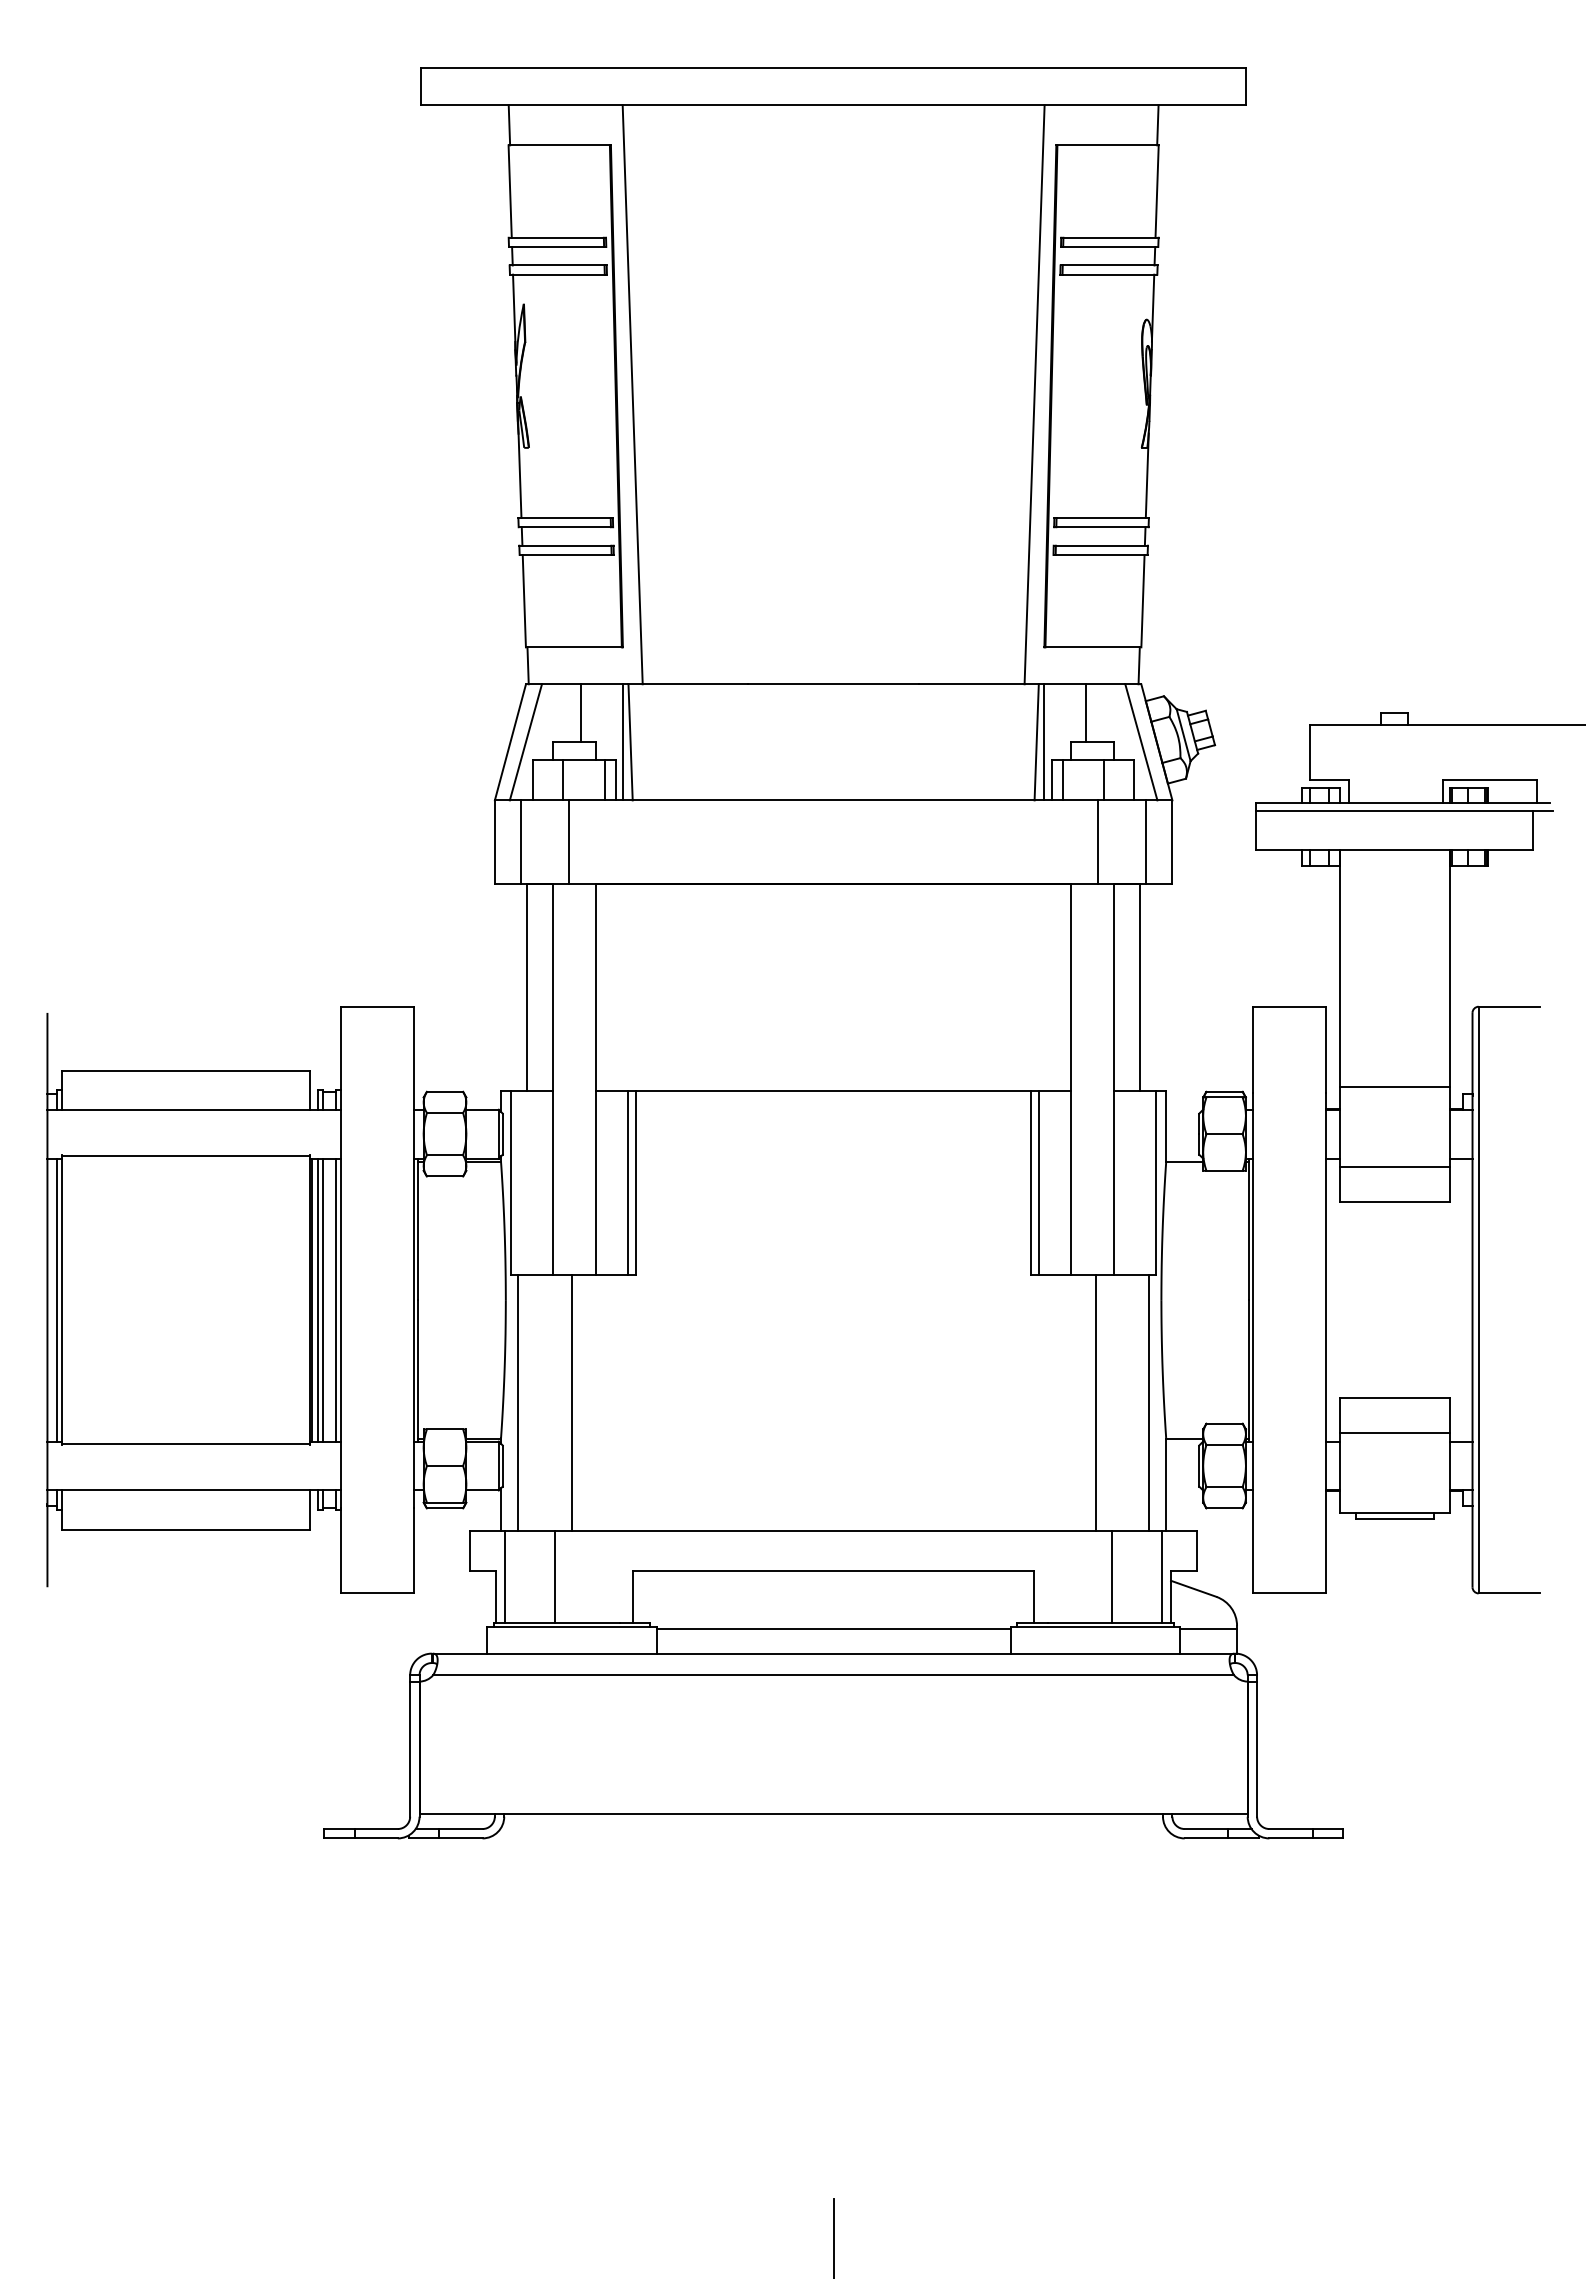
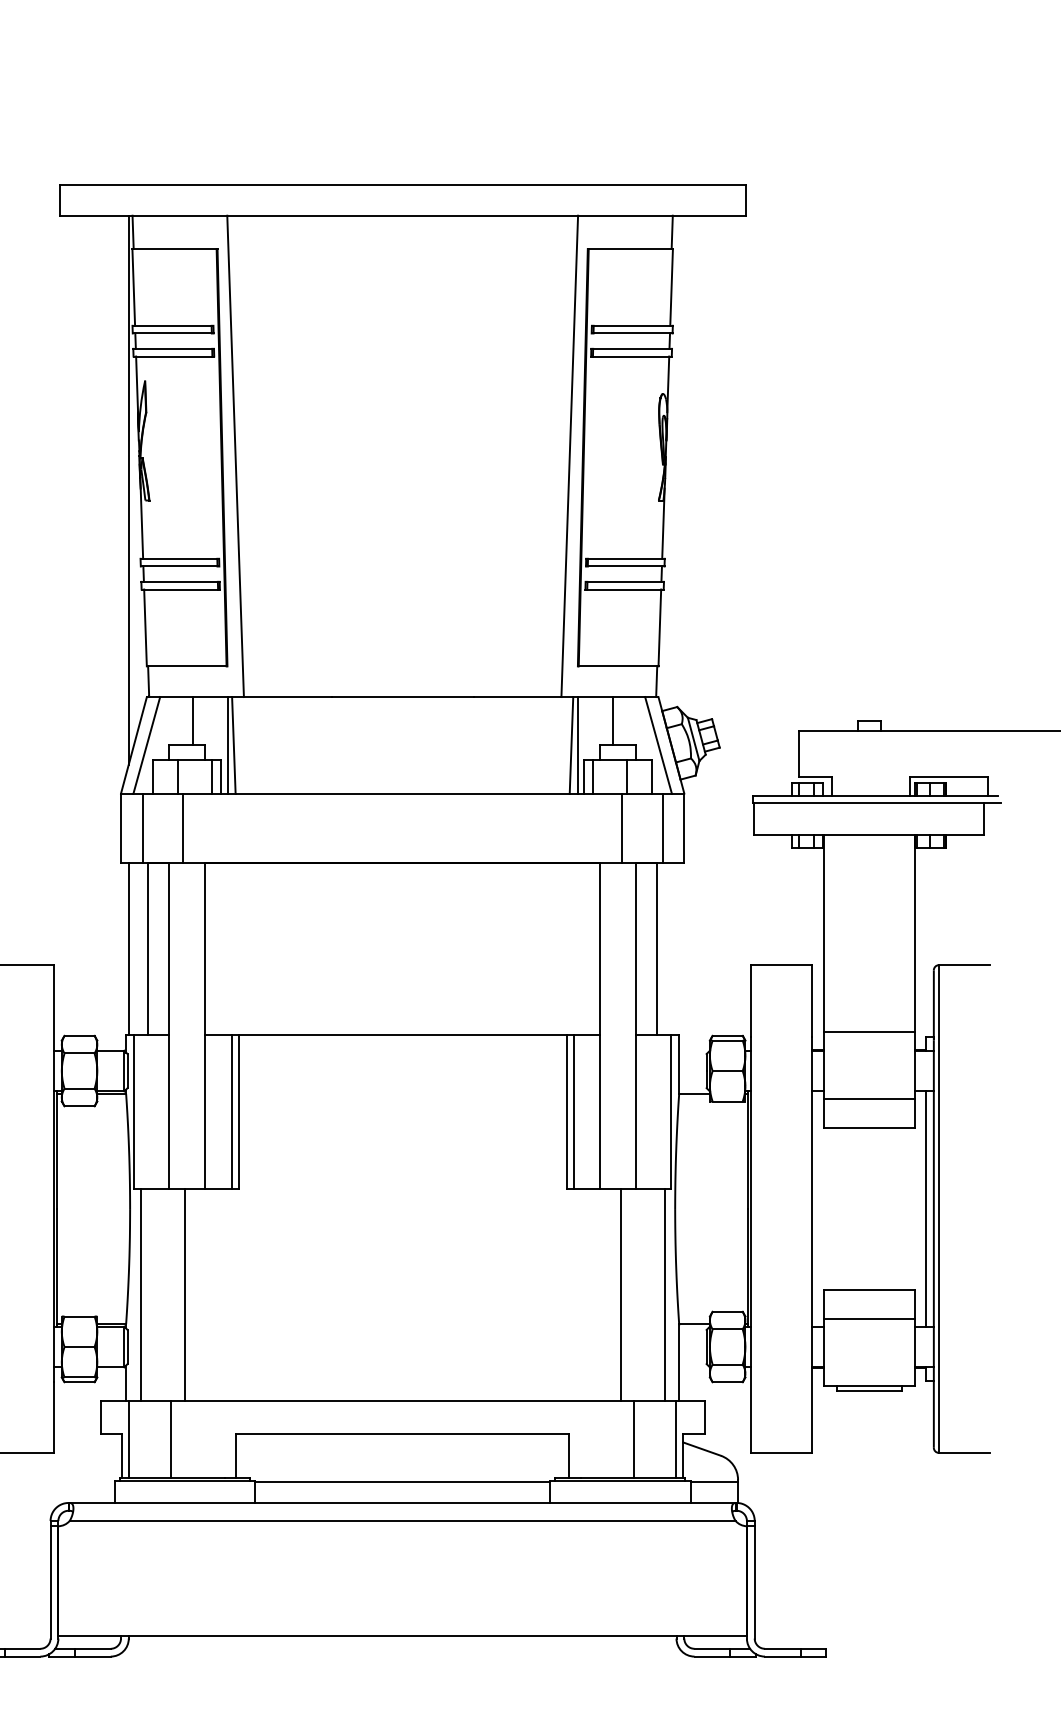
line: (504, 435) -> (129, 490), added
line: (504, 986) -> (129, 948), added
line: (1463, 1299) -> (926, 1208), added

